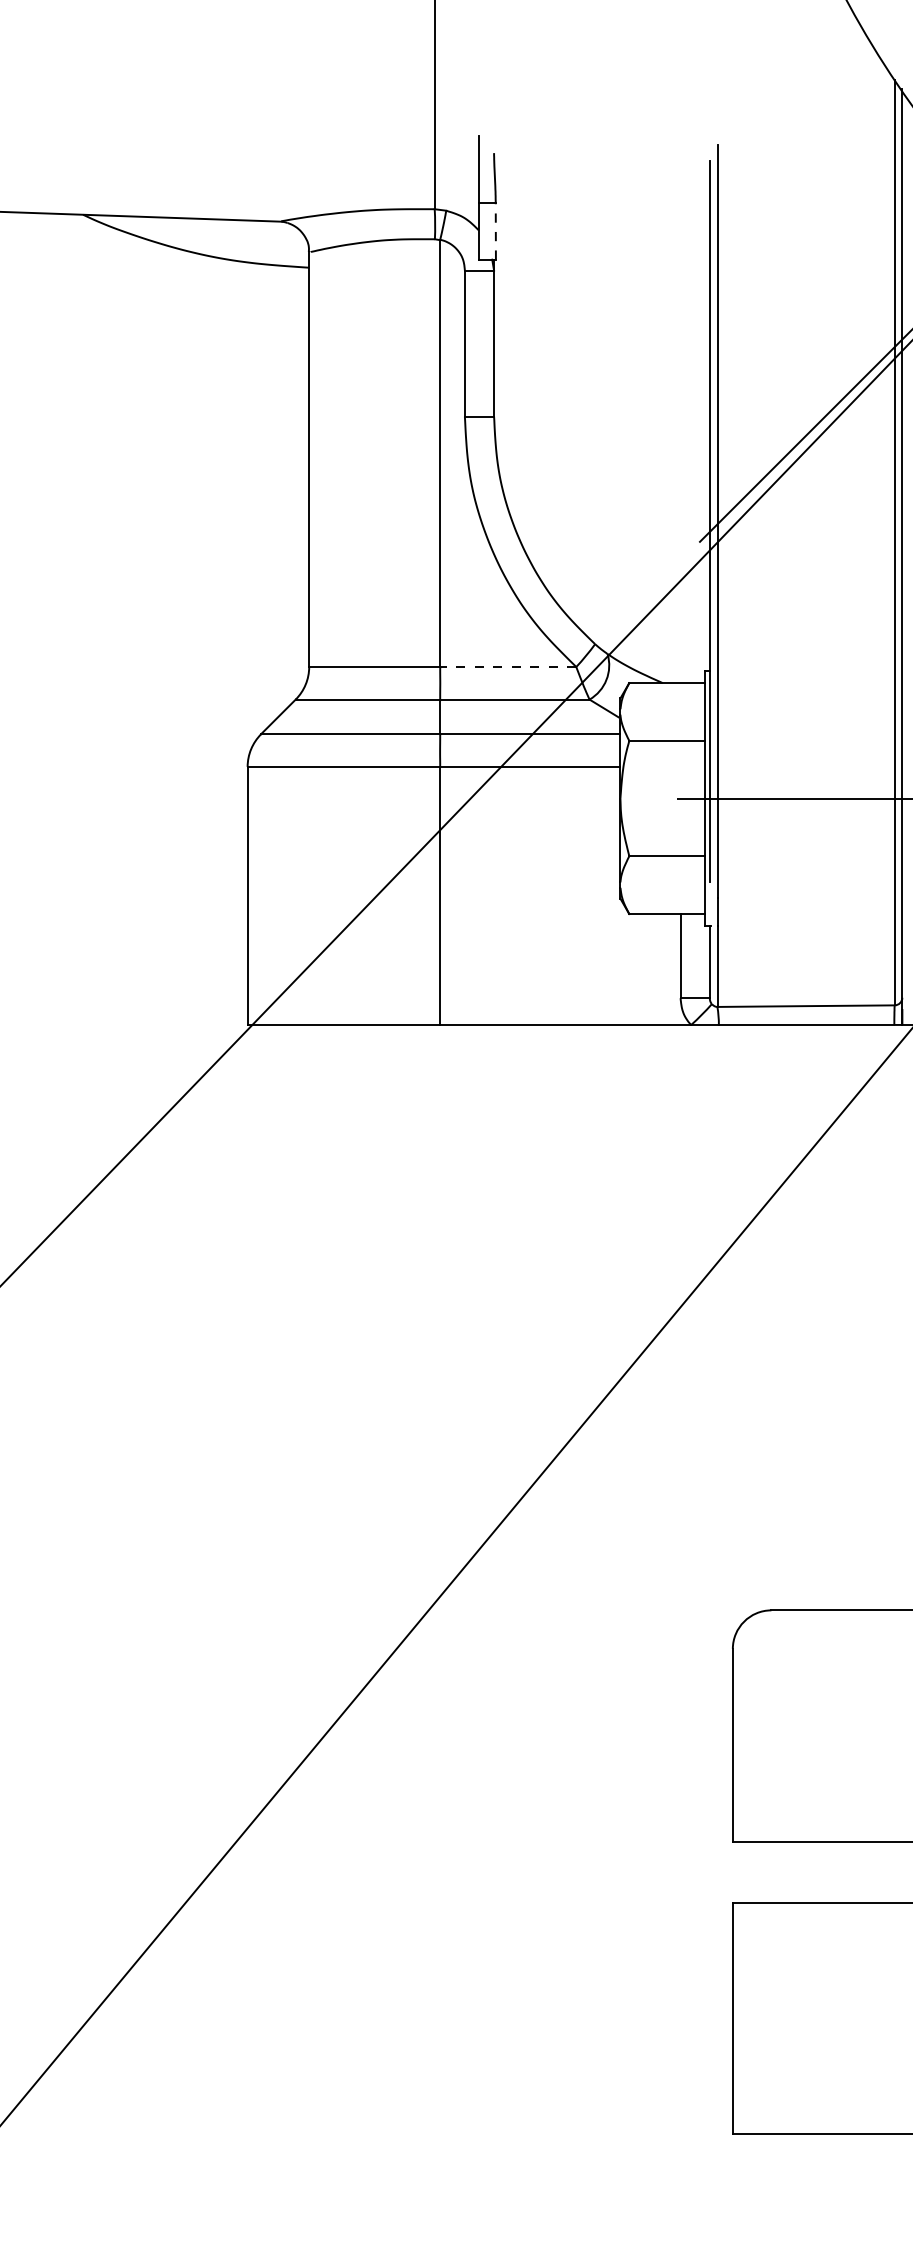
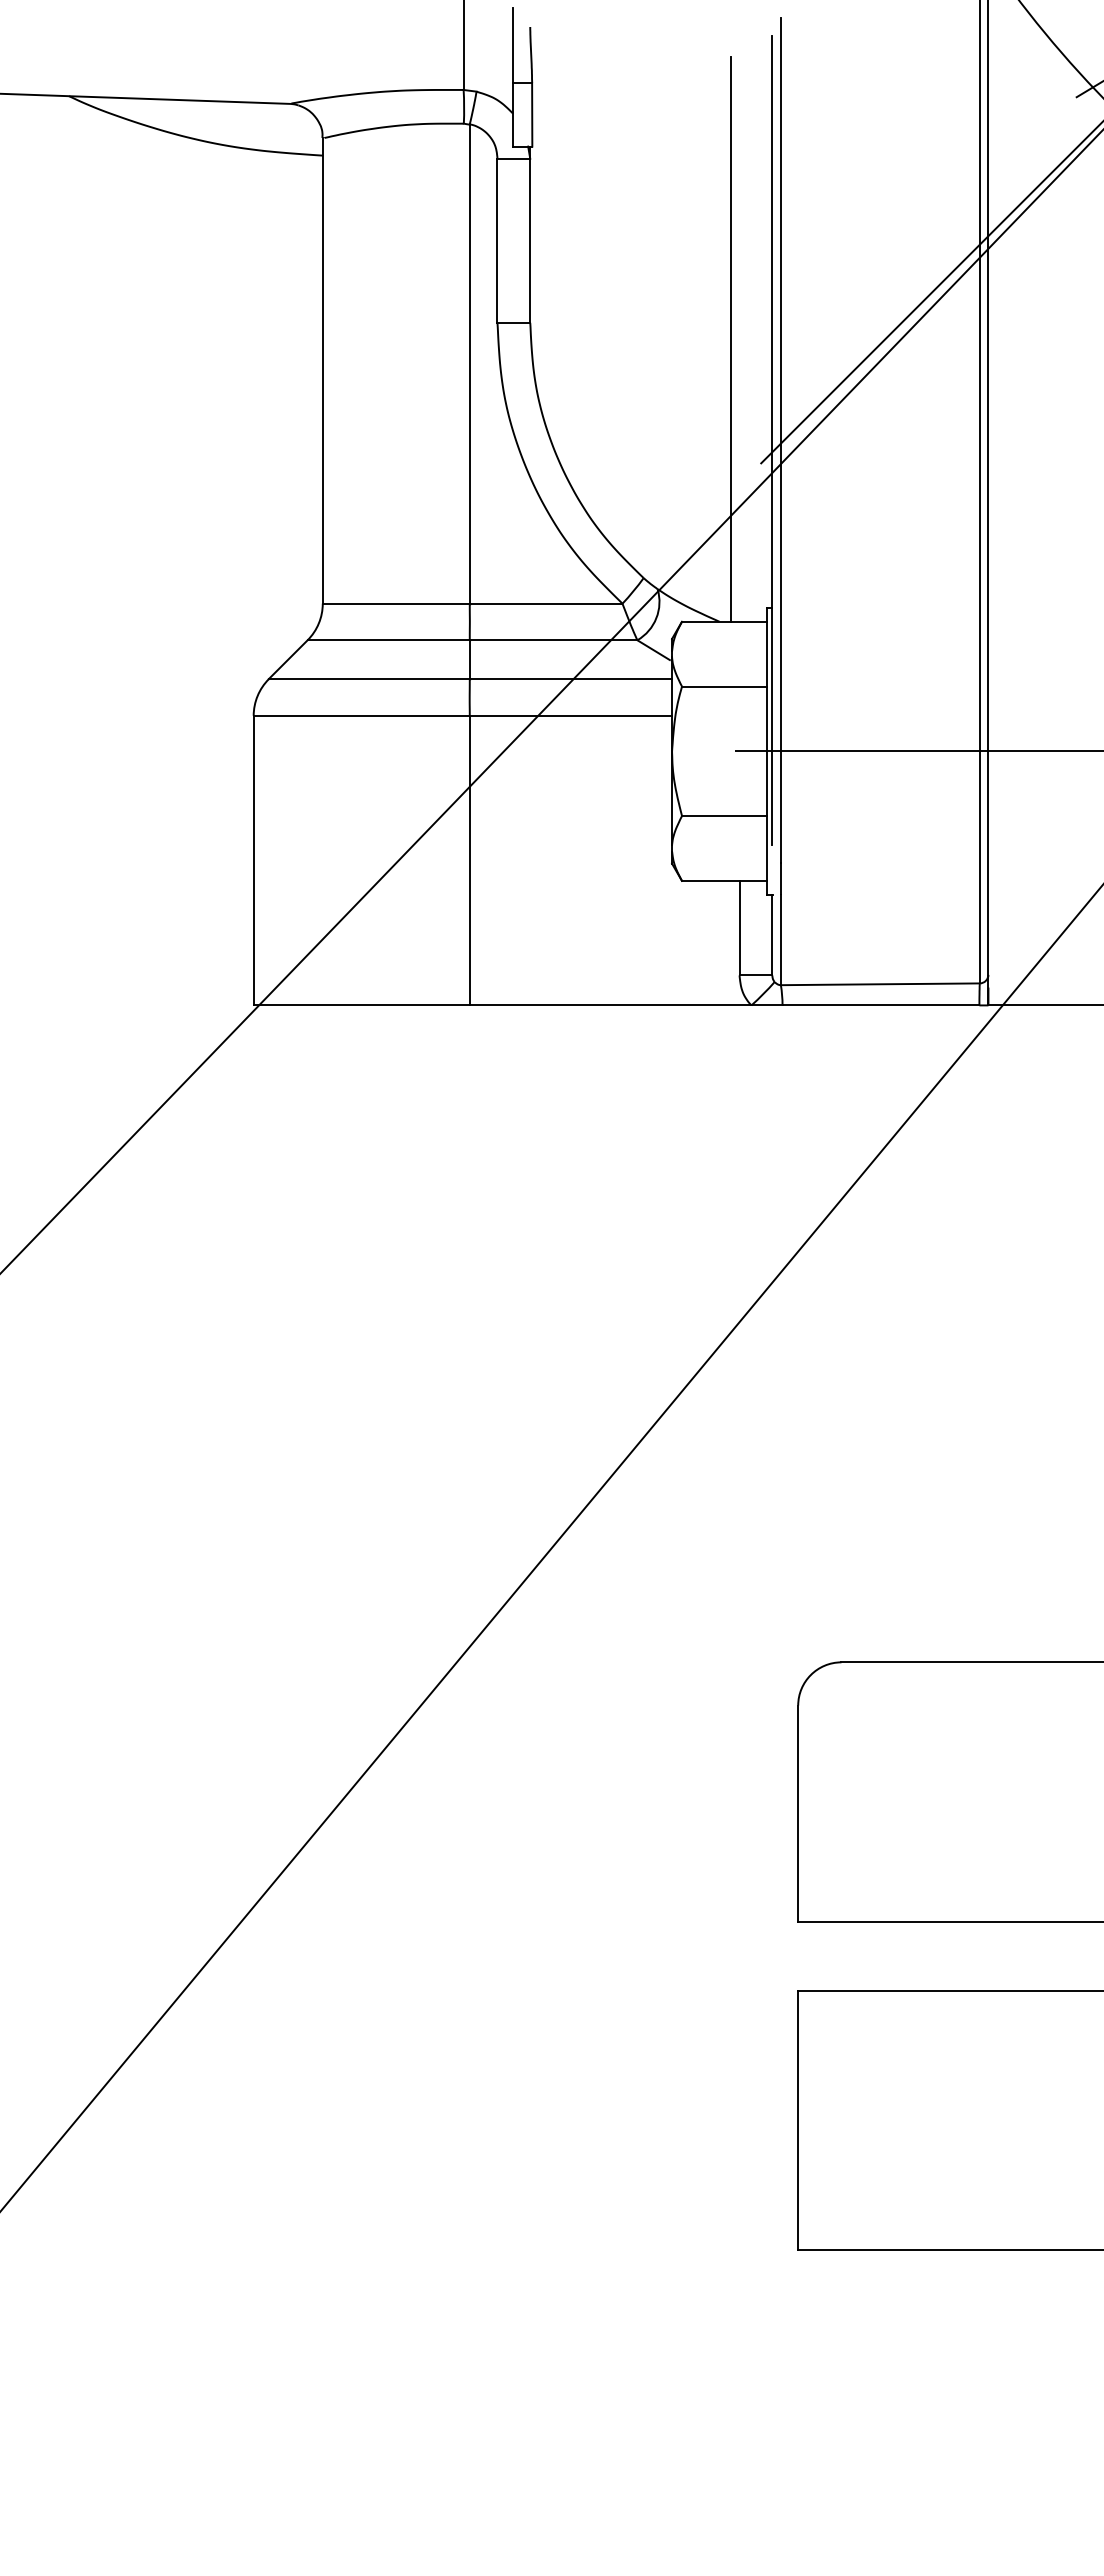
line: (496, 231) -> (532, 114), dashed -> solid
line: (673, 431) -> (731, 339), added
line: (507, 666) -> (545, 603), dashed -> solid

